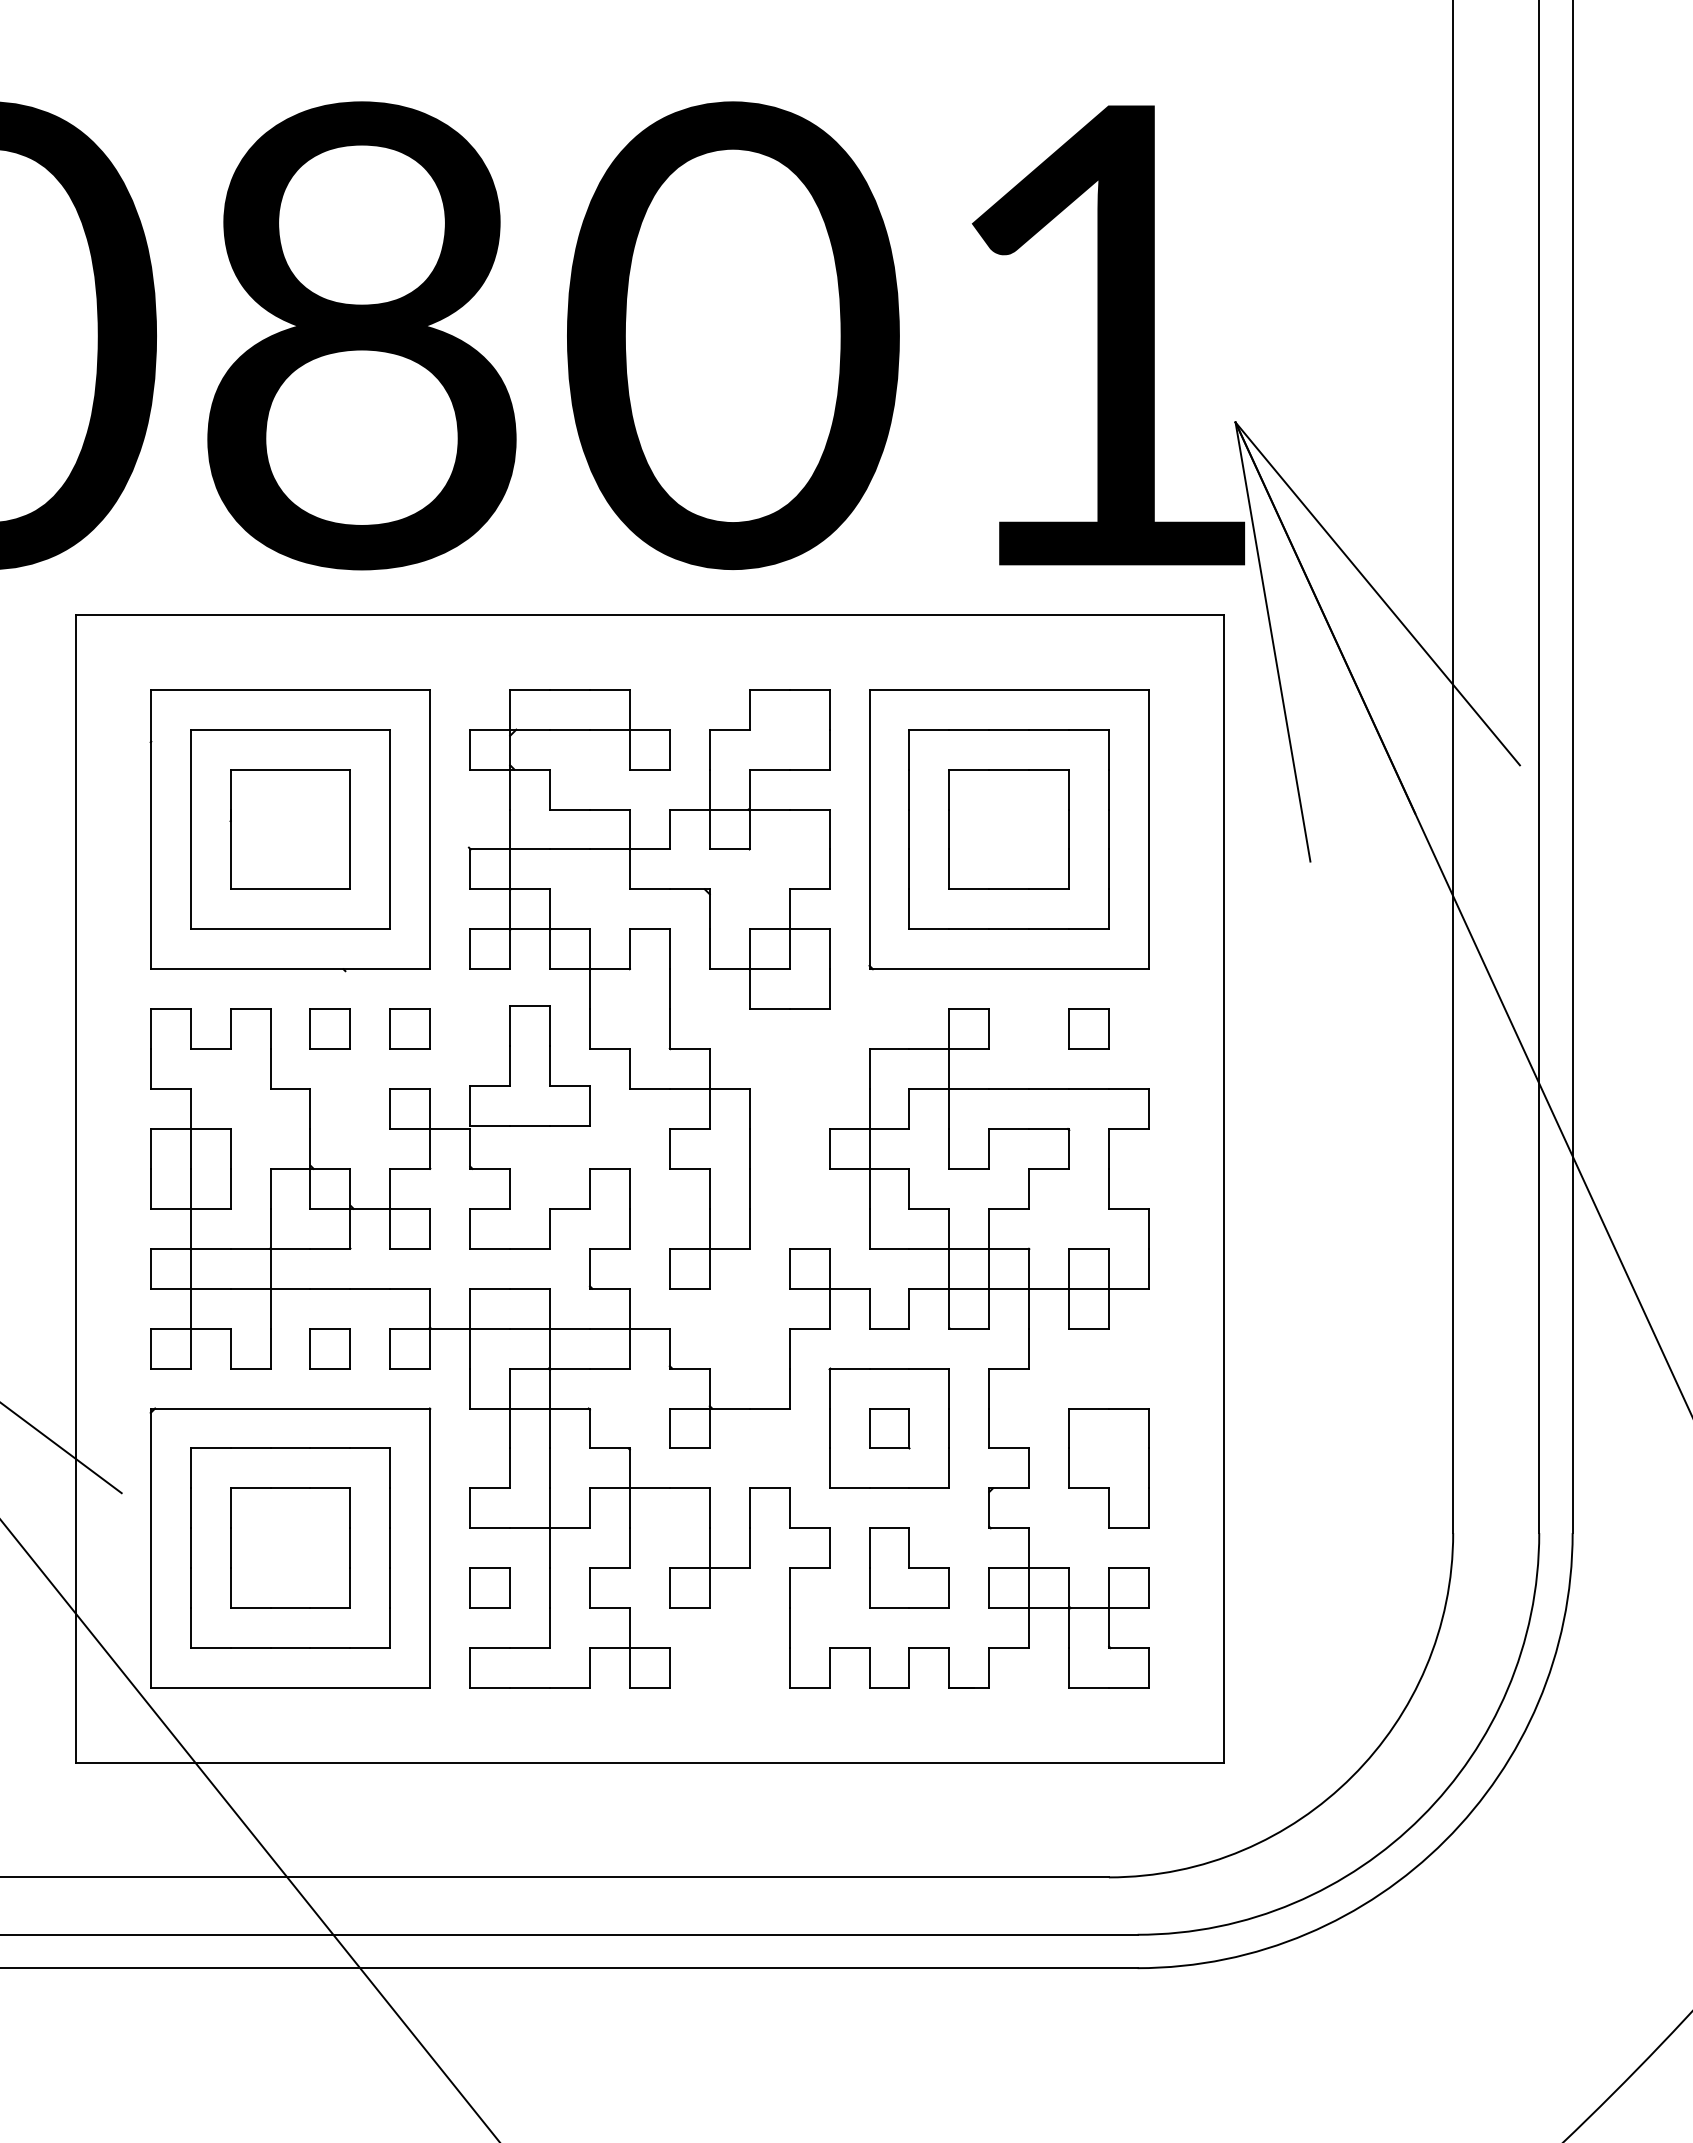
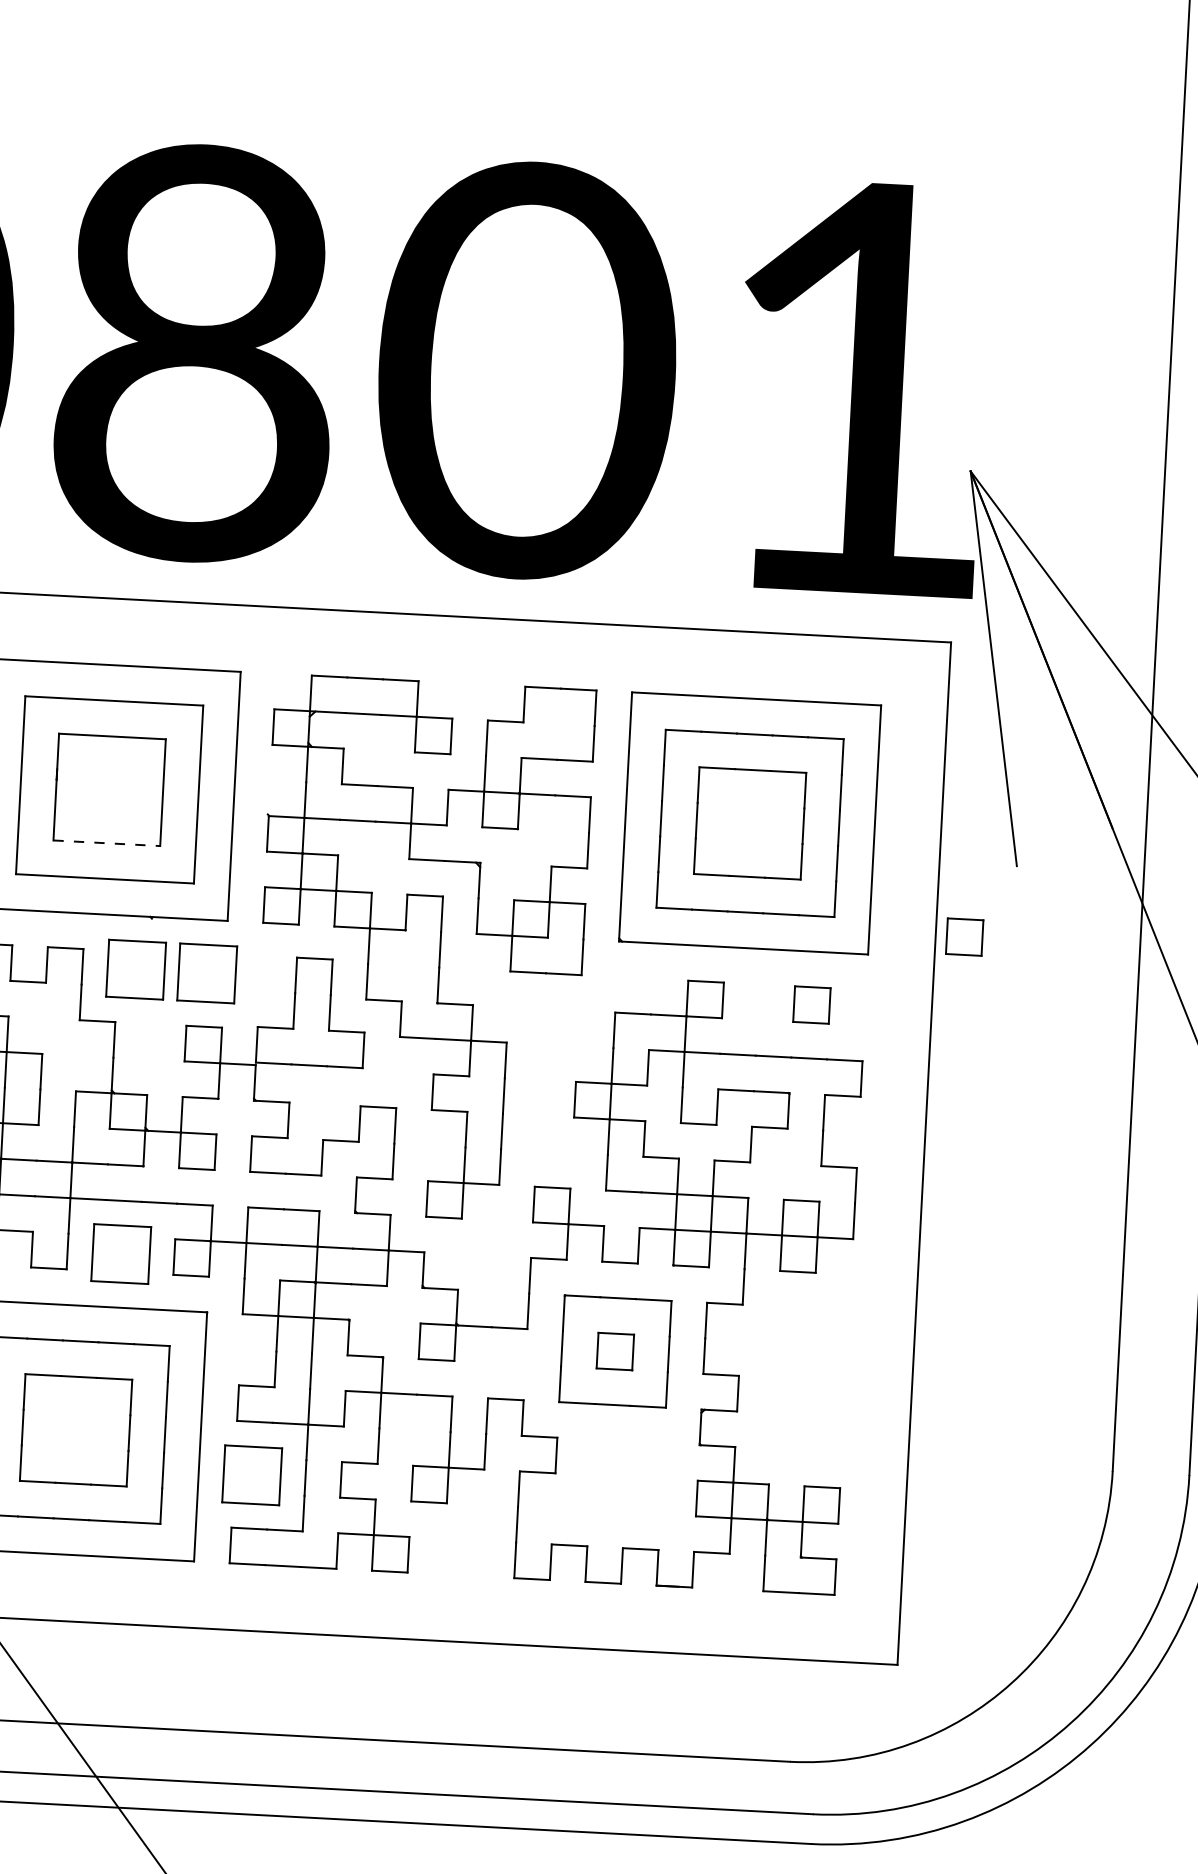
line: (290, 889) -> (106, 843), solid -> dashed
part: (1255, 943) -> (964, 936), added
part: (329, 1028) -> (135, 969), size x1.6
part: (409, 1028) -> (206, 972), size x1.6
part: (329, 1348) -> (120, 1254), size x1.6
part: (1108, 1468) -> (808, 1397), removed
part: (909, 1567) -> (626, 1476), removed
part: (489, 1587) -> (251, 1474), size x1.6

